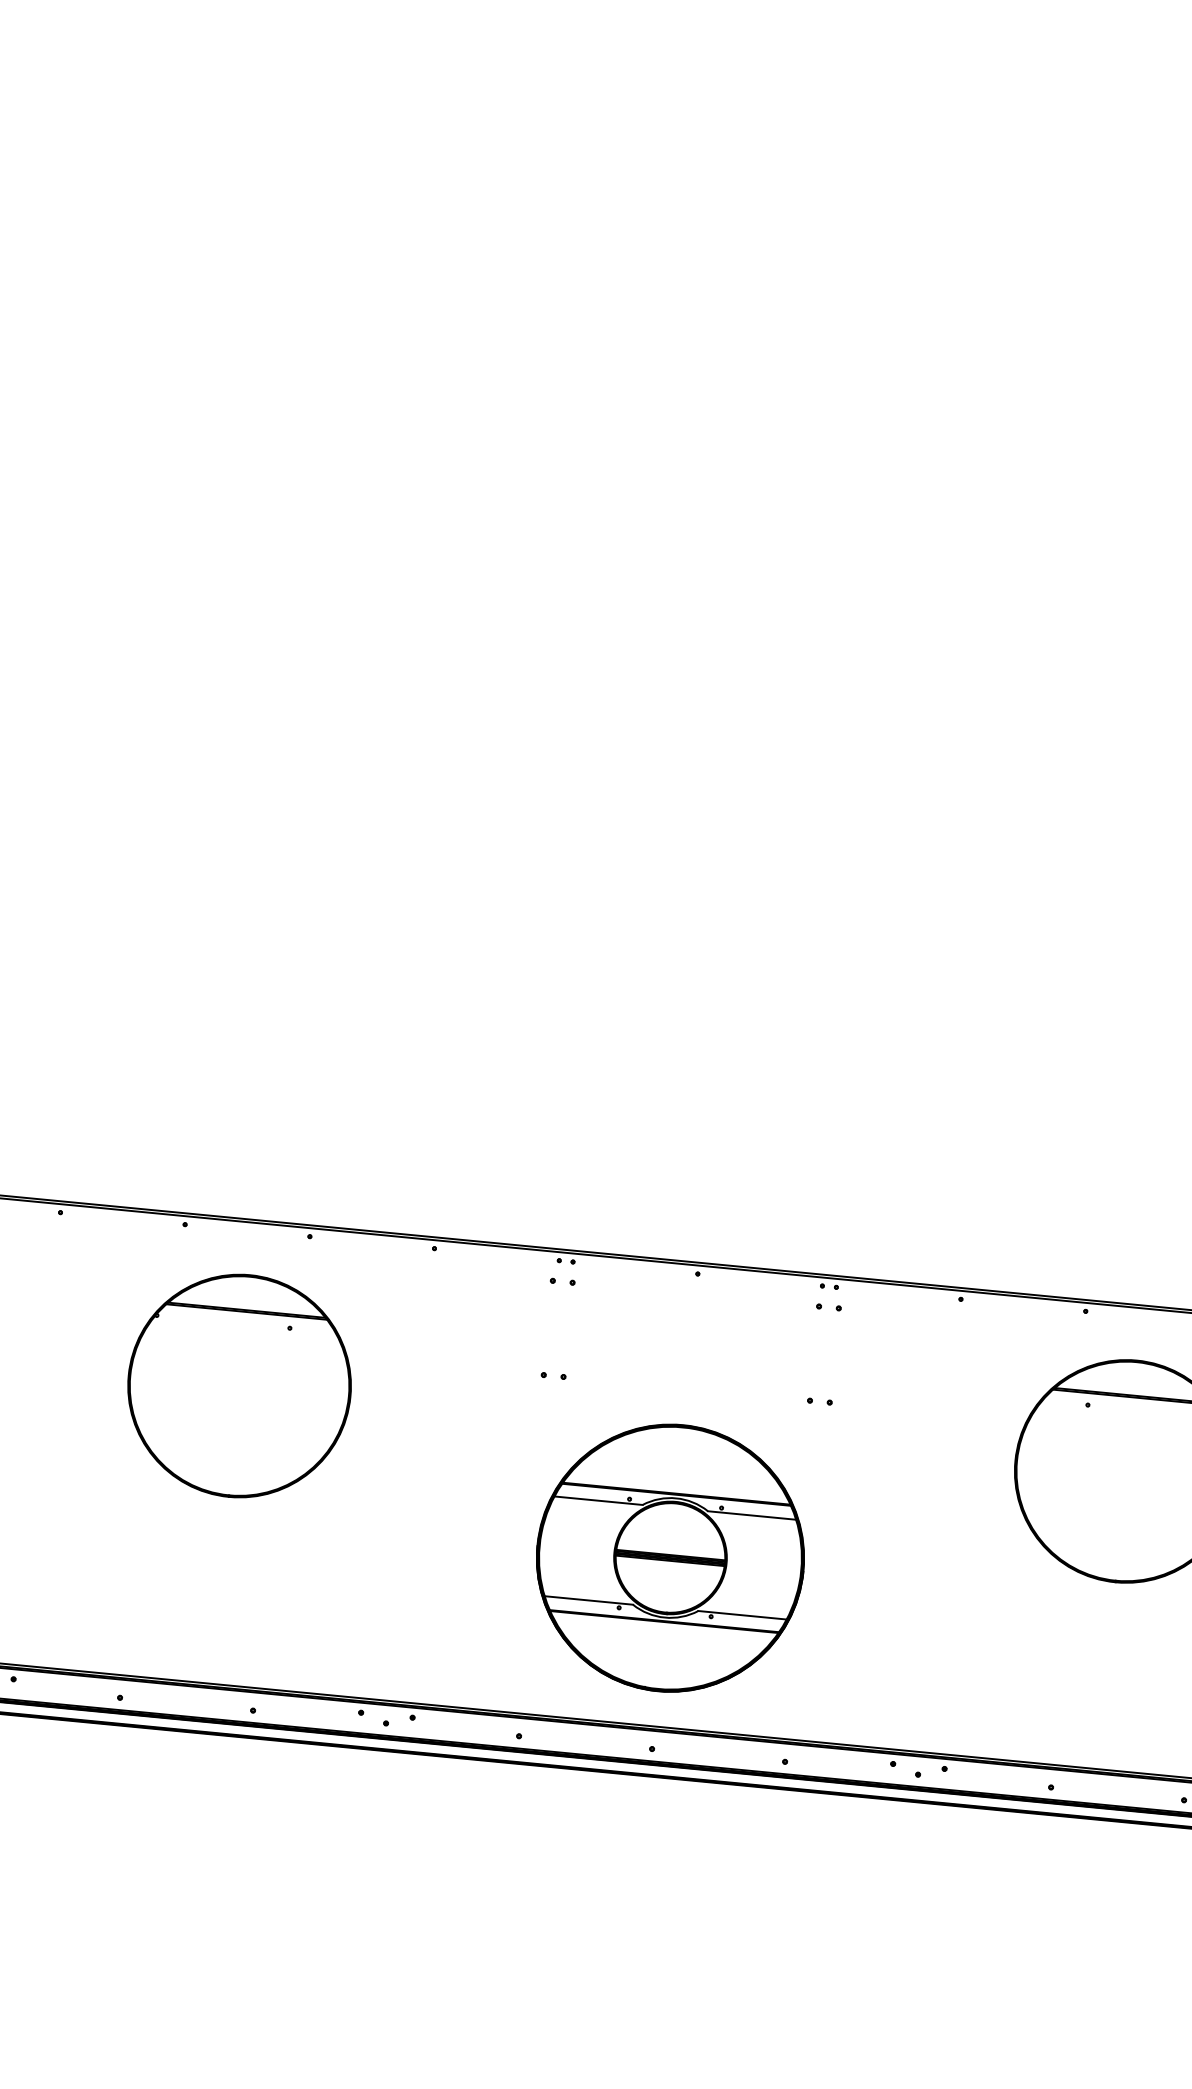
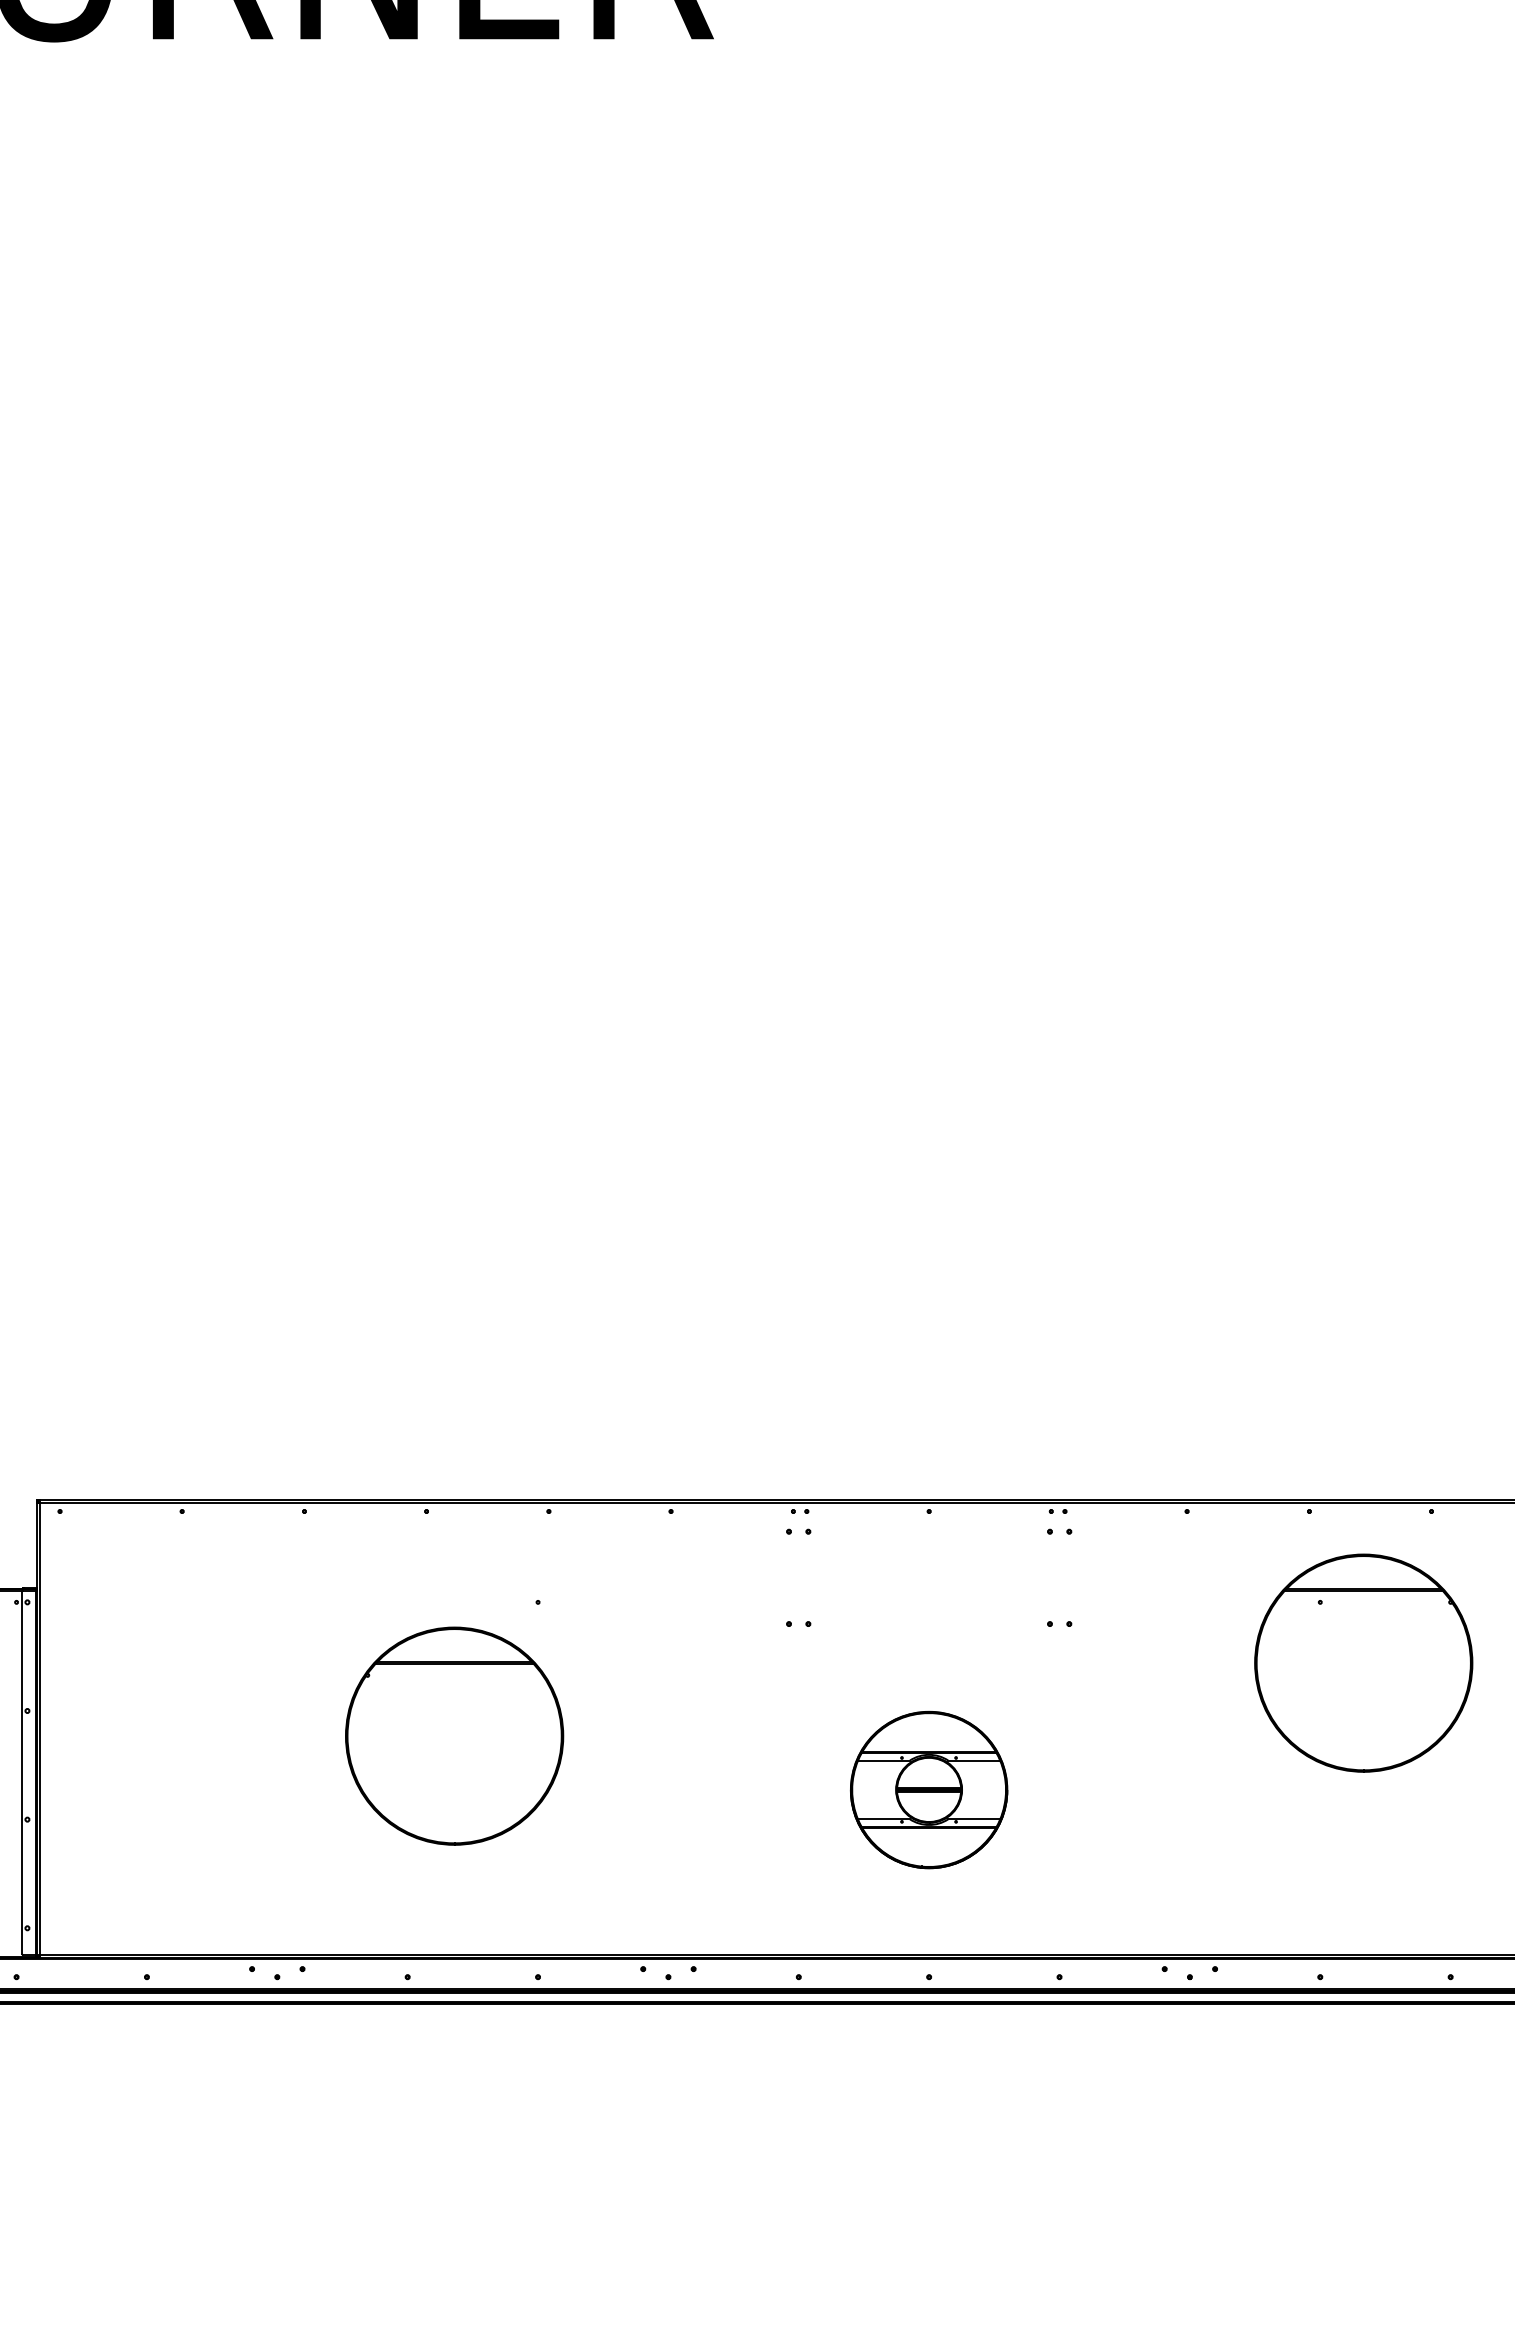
part: (239, 1385) -> (454, 1735), moved
part: (669, 1557) -> (928, 1789), size x0.6

